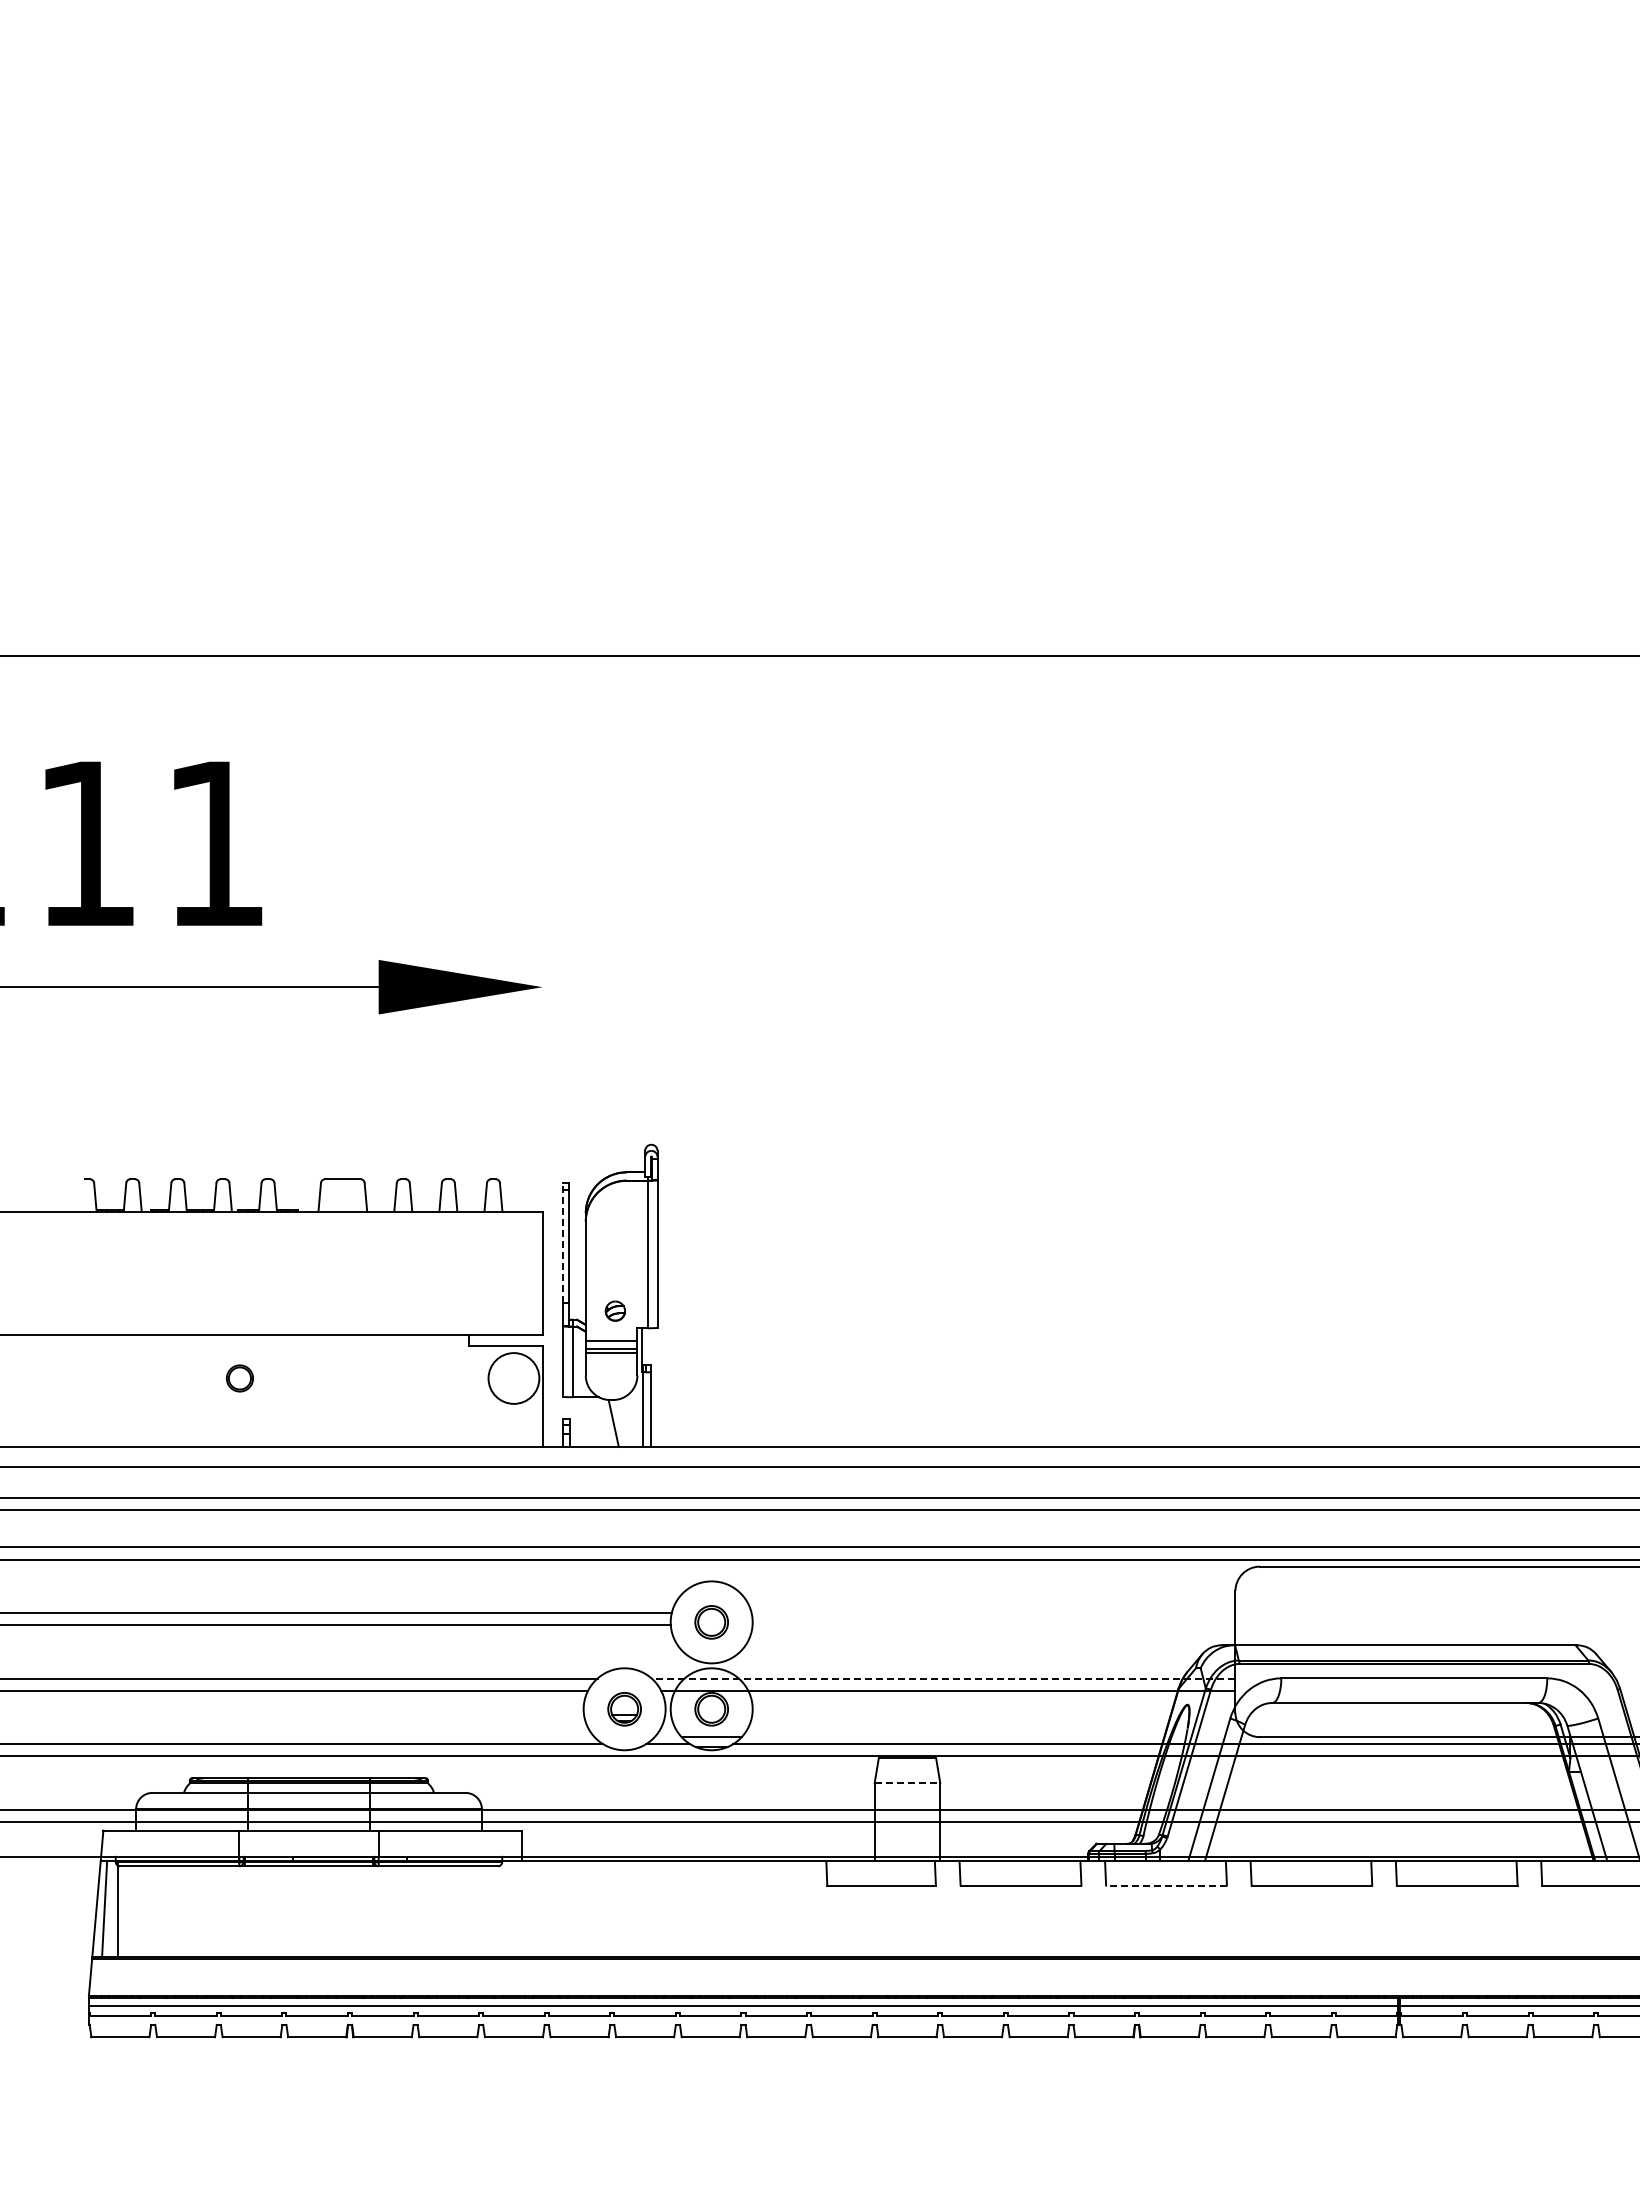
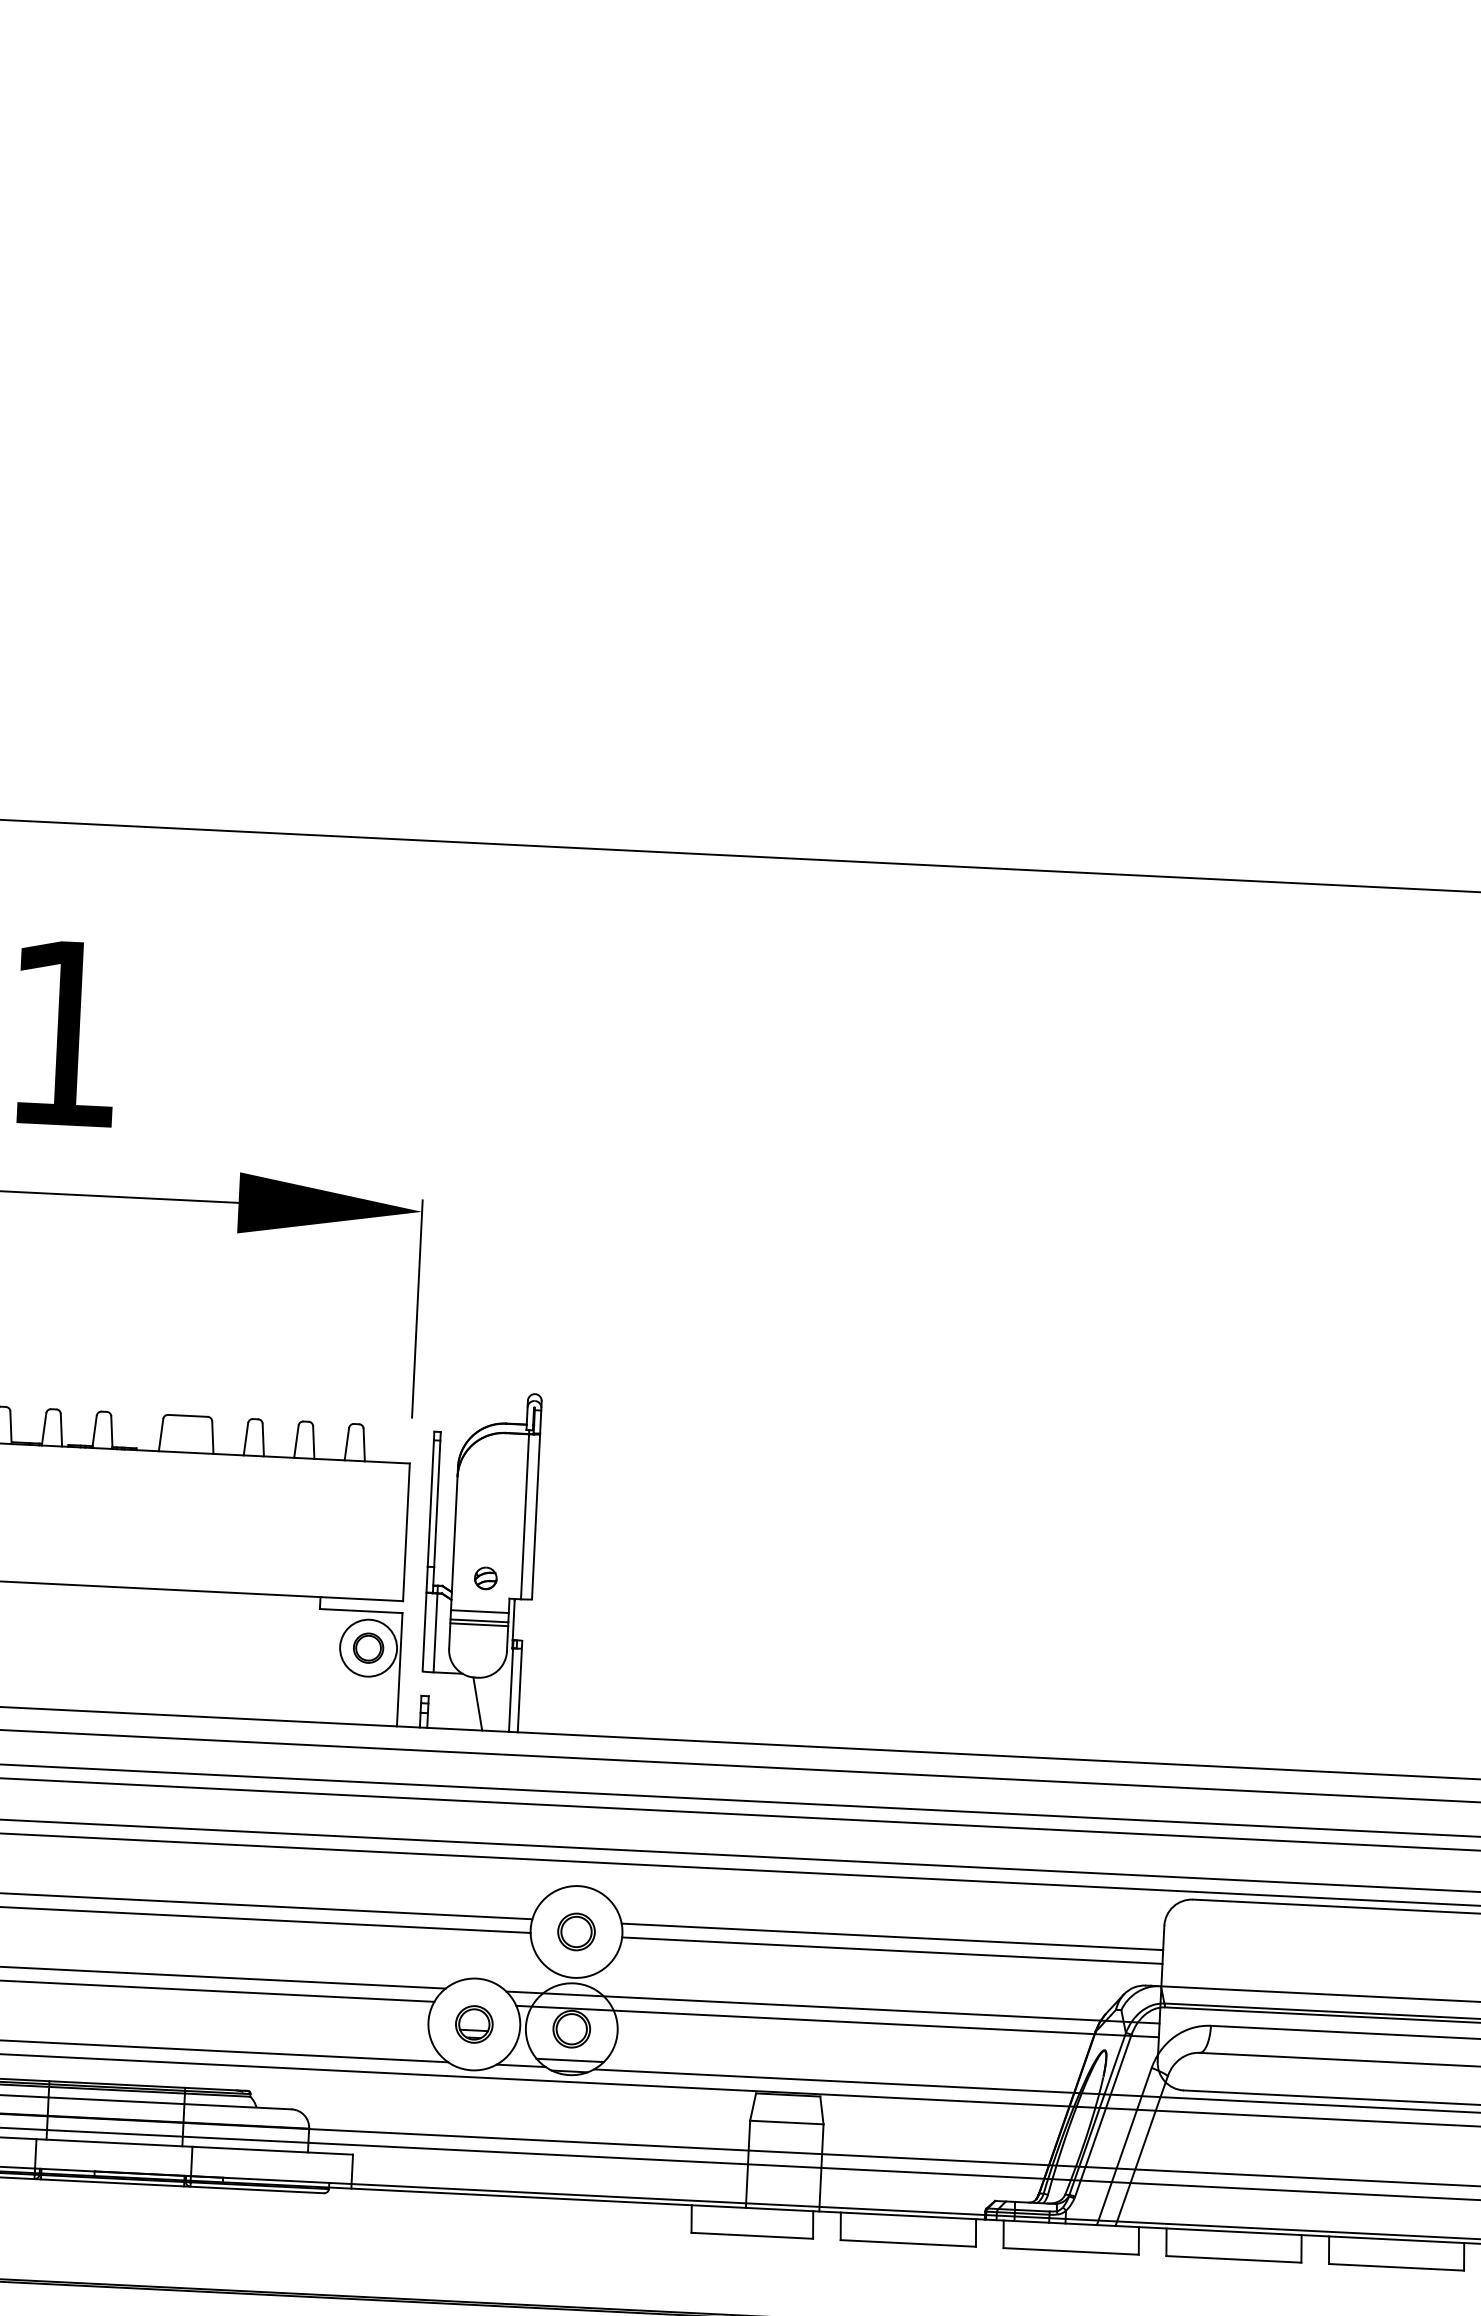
line: (542, 1073) -> (417, 1308), added
line: (563, 1242) -> (431, 1498), dashed -> solid
part: (239, 1378) -> (368, 1648), moved
line: (993, 1612) -> (892, 1936), added
line: (993, 1625) -> (891, 1950), added
line: (943, 1678) -> (832, 2007), dashed -> solid
line: (907, 1783) -> (786, 2123), dashed -> solid
line: (1166, 1885) -> (1071, 2251), dashed -> solid

